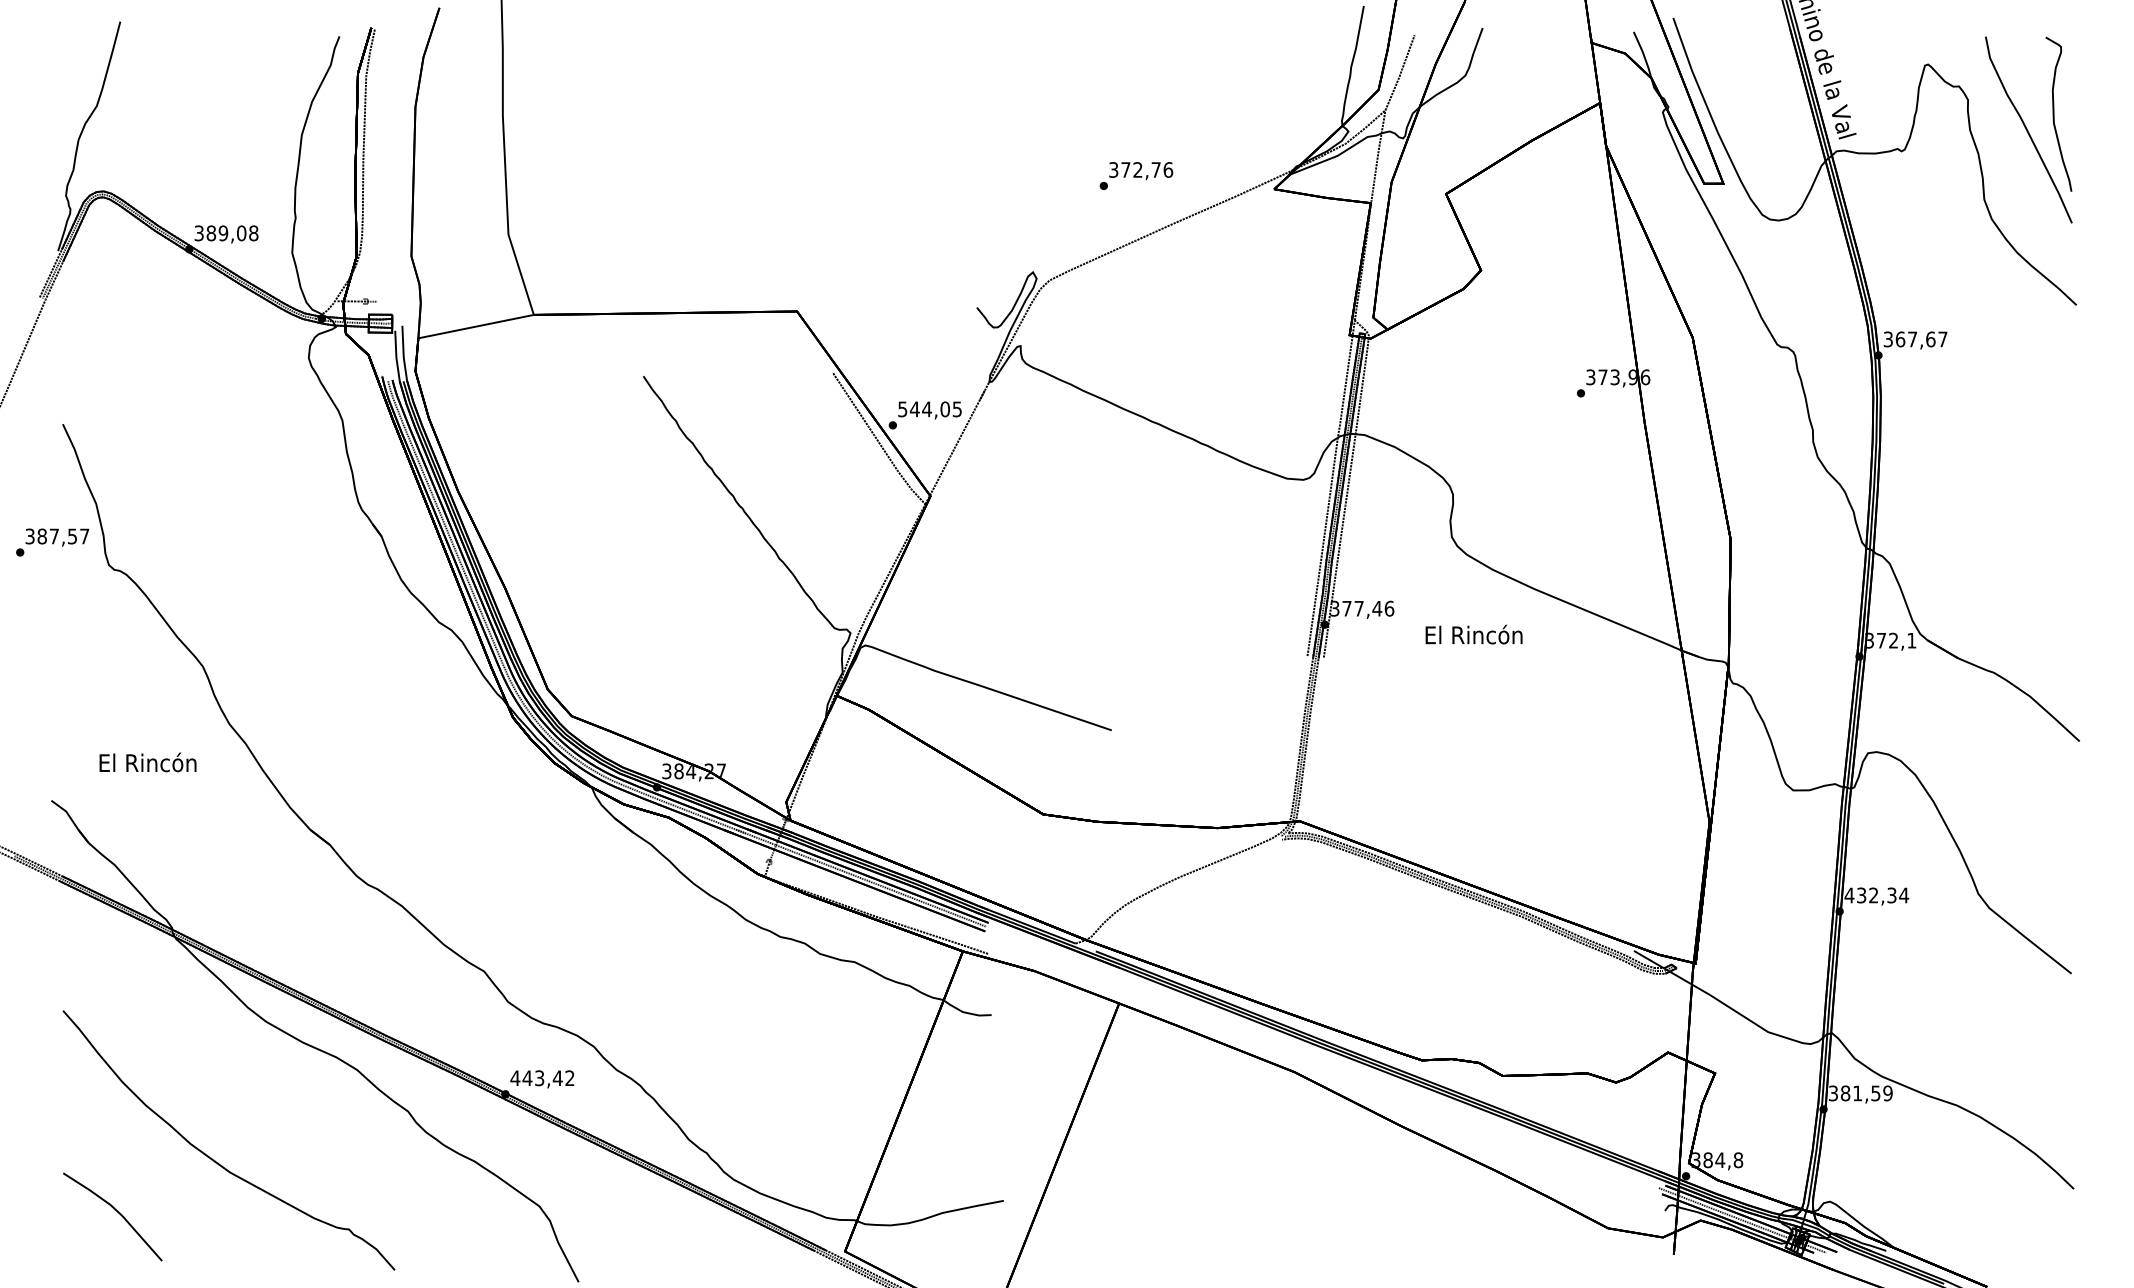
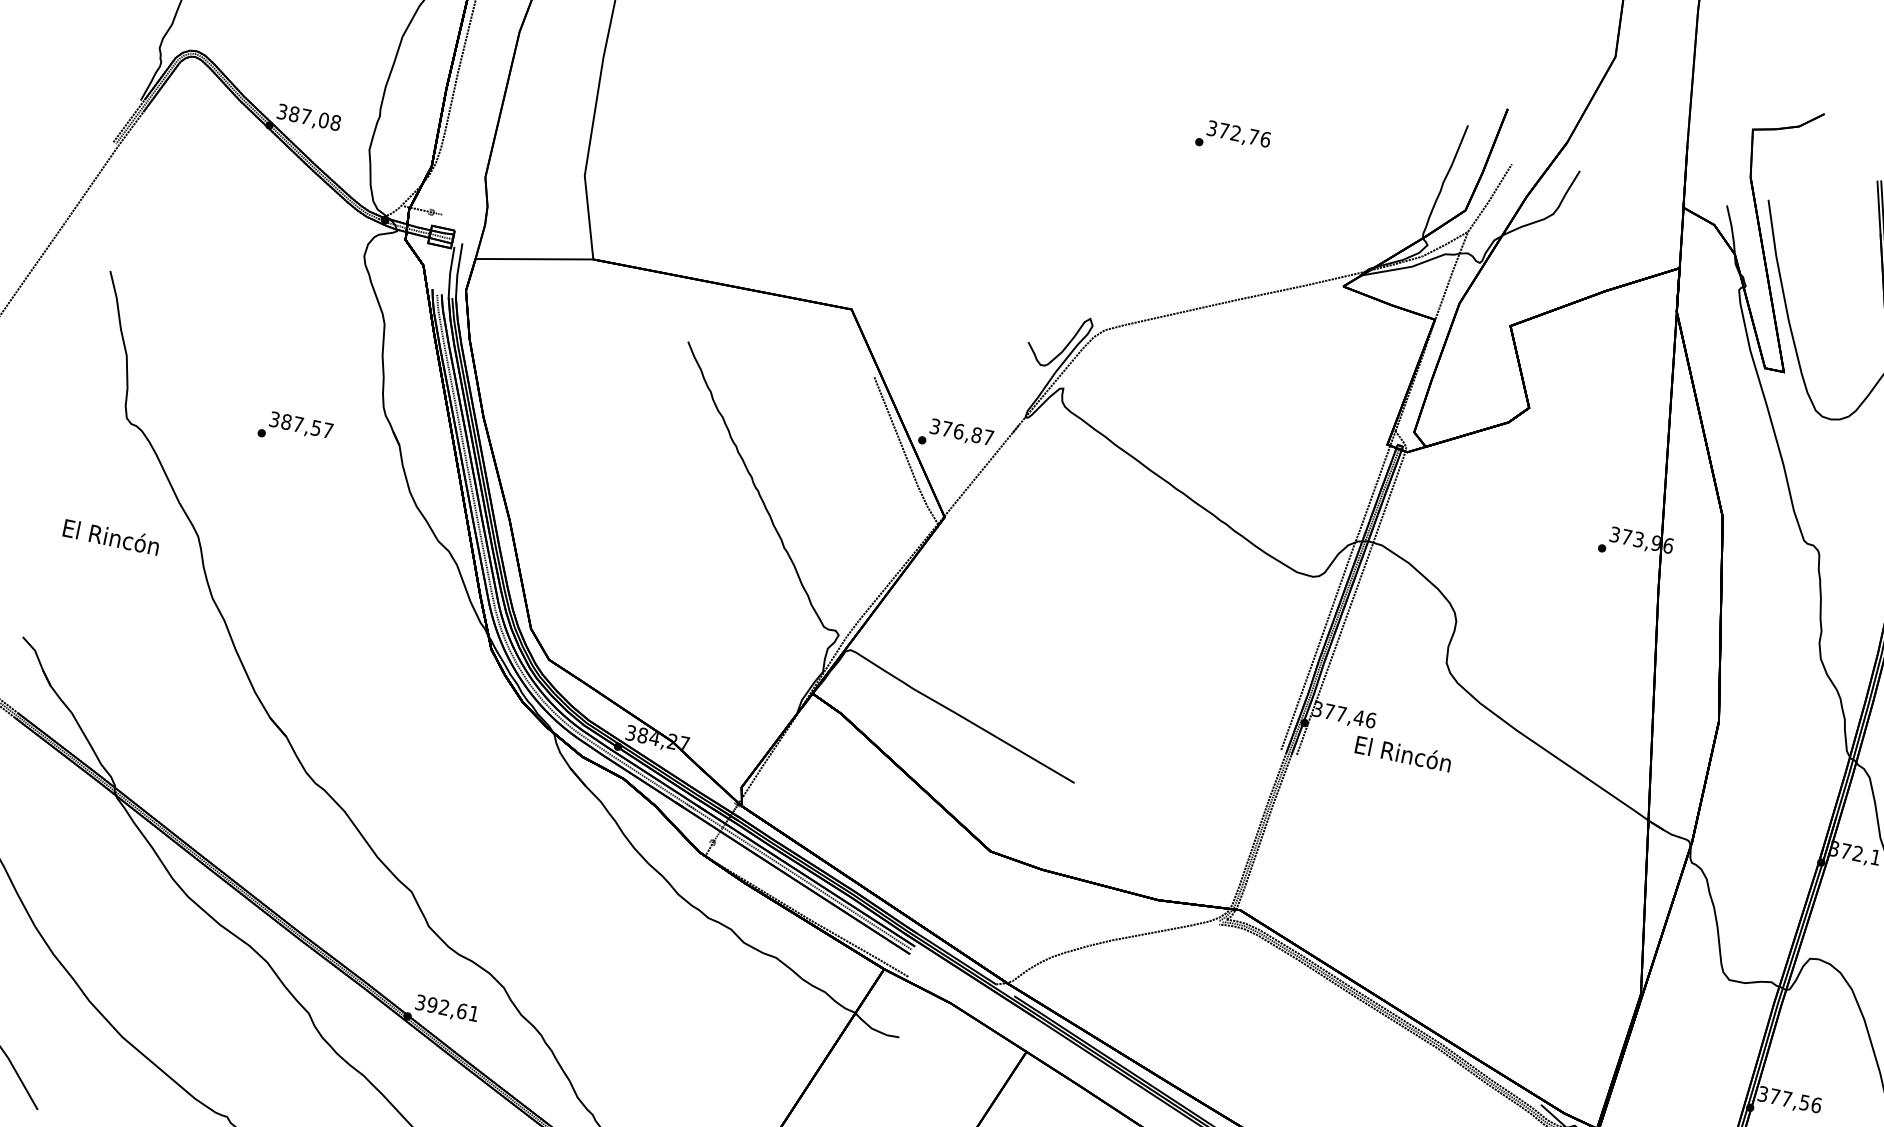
text: (1136, 175) -> (1233, 138), moved
text: (223, 233) -> (306, 116), 389,08 -> 387,08
text: (929, 409) -> (961, 432), 544,05 -> 376,87
text: (52, 542) -> (295, 430), moved
text: (1473, 634) -> (1403, 753), moved
text: (147, 762) -> (111, 536), moved
text: (1876, 895) -> (1789, 1099), 432,34 -> 377,56
text: (542, 1078) -> (447, 1008), 443,42 -> 392,61

